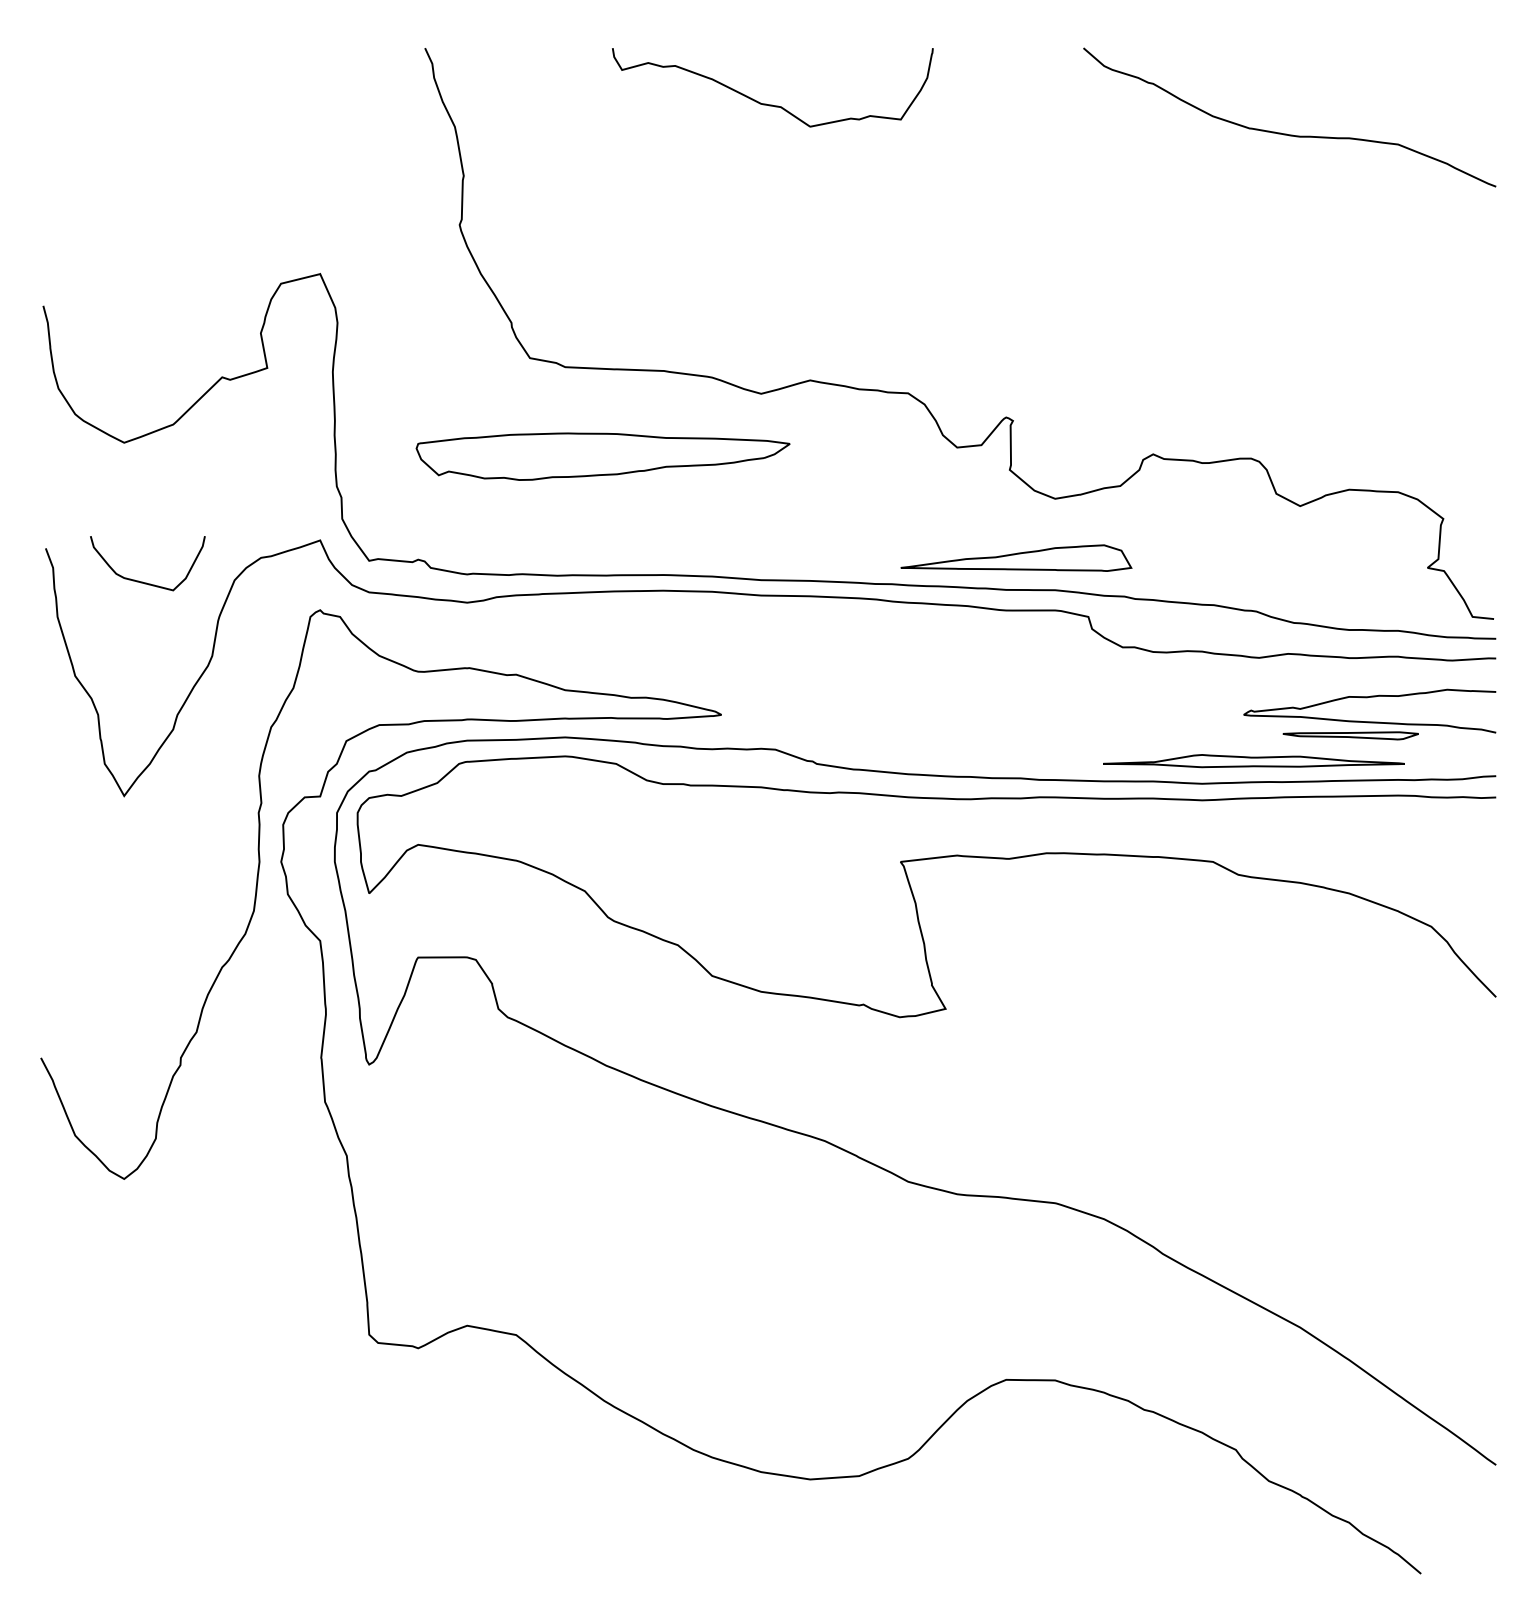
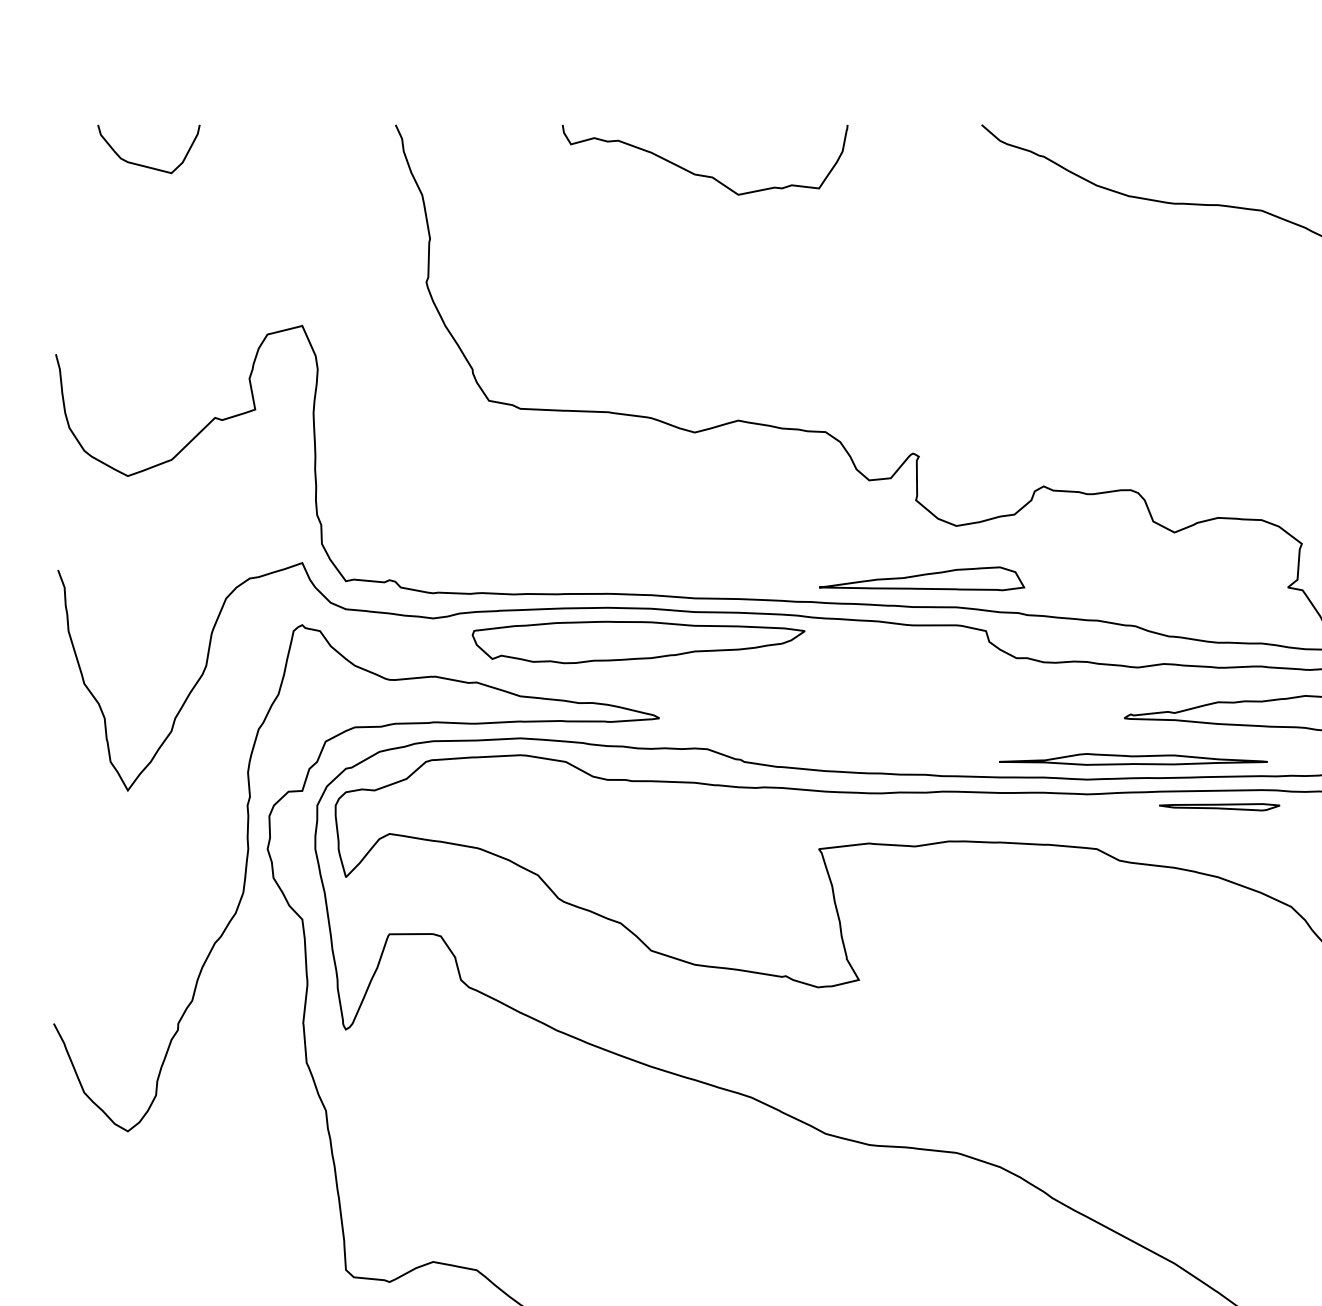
part: (602, 456) -> (638, 642), moved
curve: (142, 581) -> (144, 165), moved
part: (1350, 735) -> (1219, 806), moved

